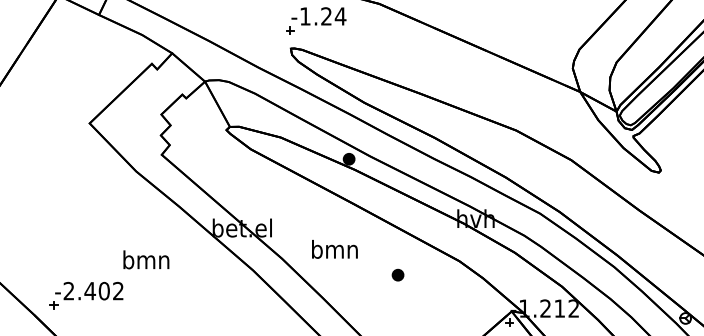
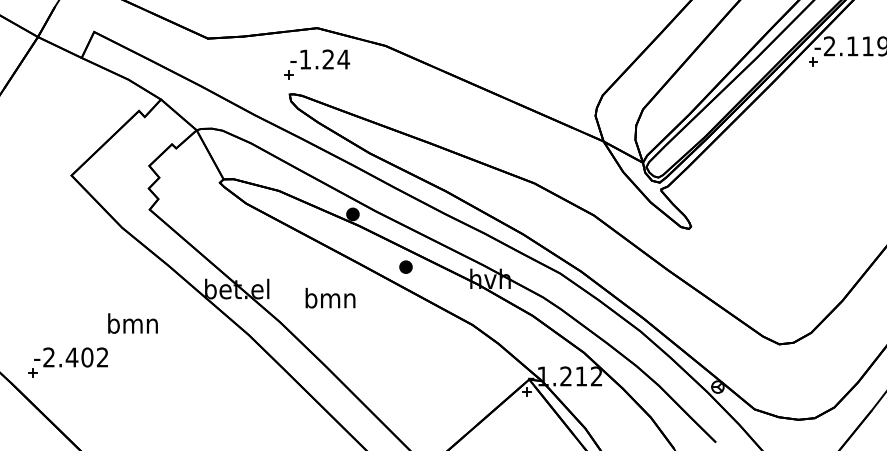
text: (334, 249) -> (330, 298), moved
part: (397, 274) -> (405, 266), moved

